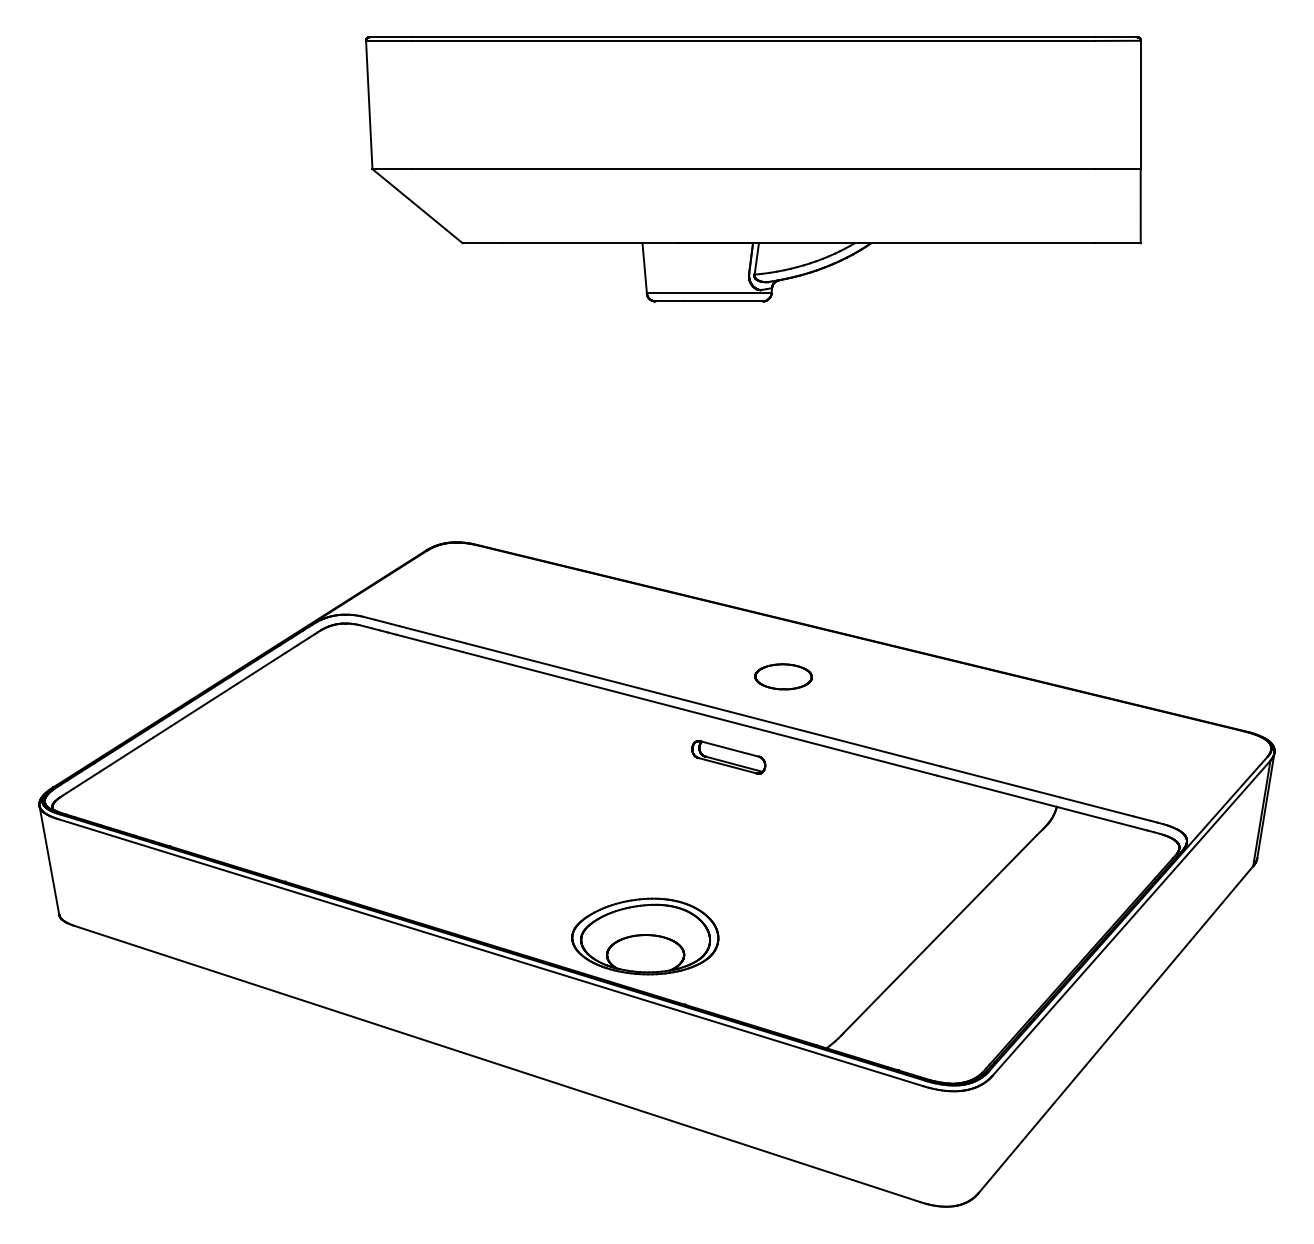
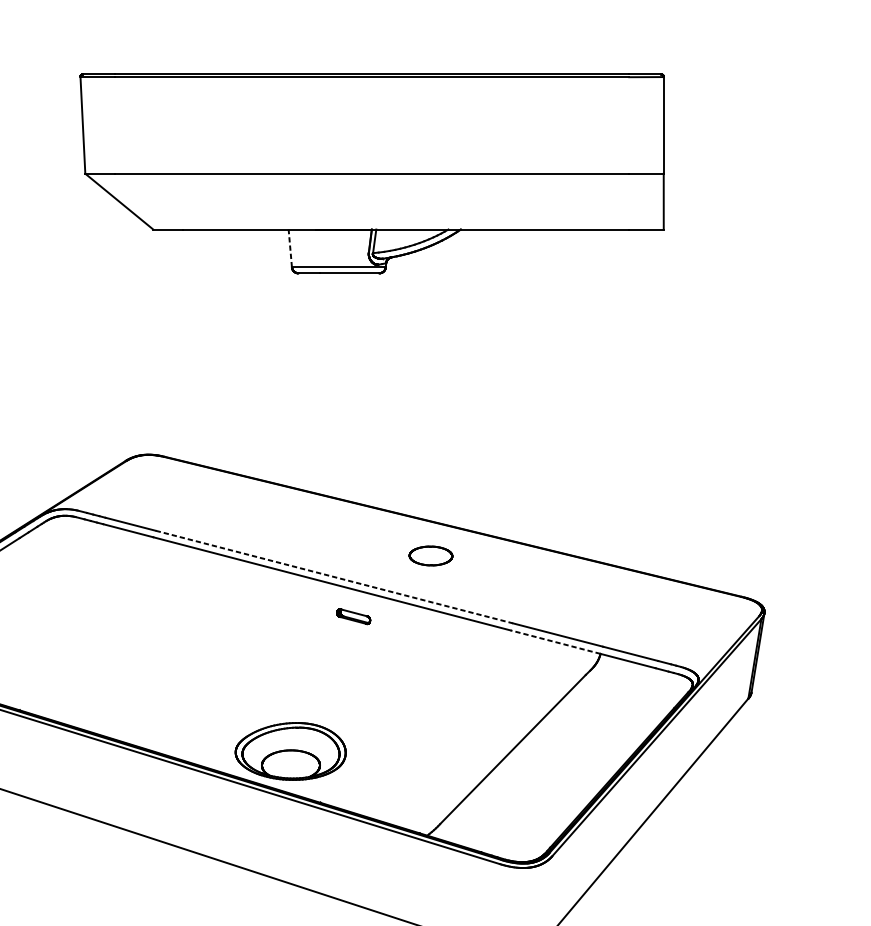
line: (644, 267) -> (290, 247), solid -> dashed
part: (783, 676) -> (430, 555), moved
line: (703, 705) -> (334, 577), solid -> dashed
part: (728, 757) -> (353, 616), size x0.6
line: (997, 791) -> (555, 642), solid -> dashed

